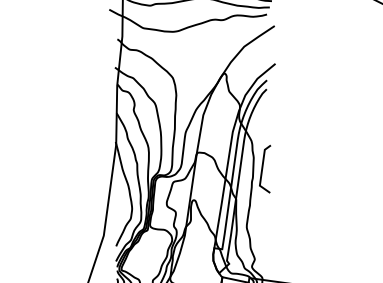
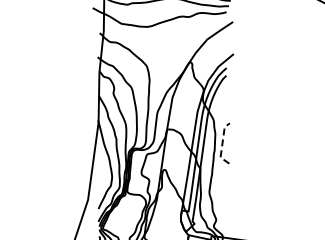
line: (262, 169) -> (222, 143), solid -> dashed

